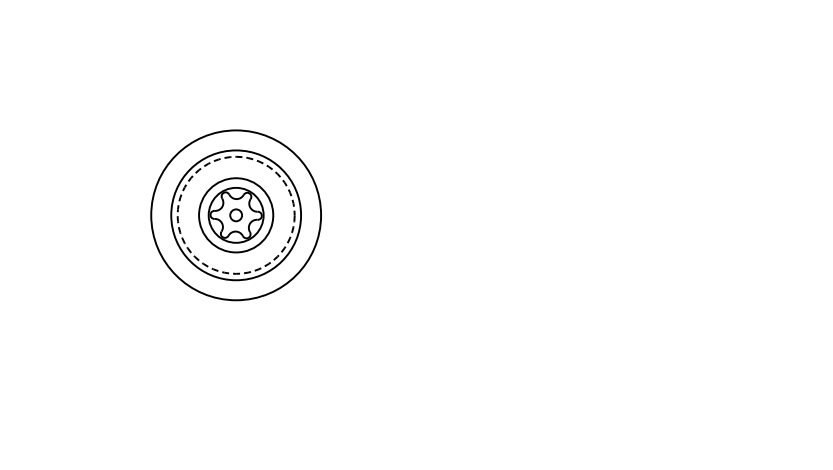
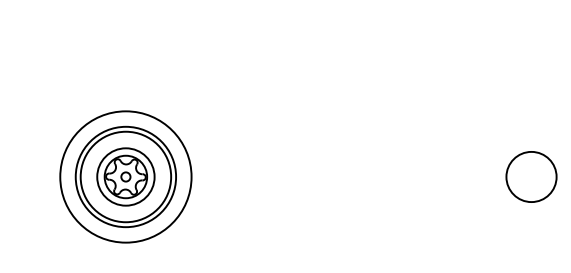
circle: (235, 214) -> (125, 176), dashed -> solid
circle: (760, 215) -> (531, 177), added

